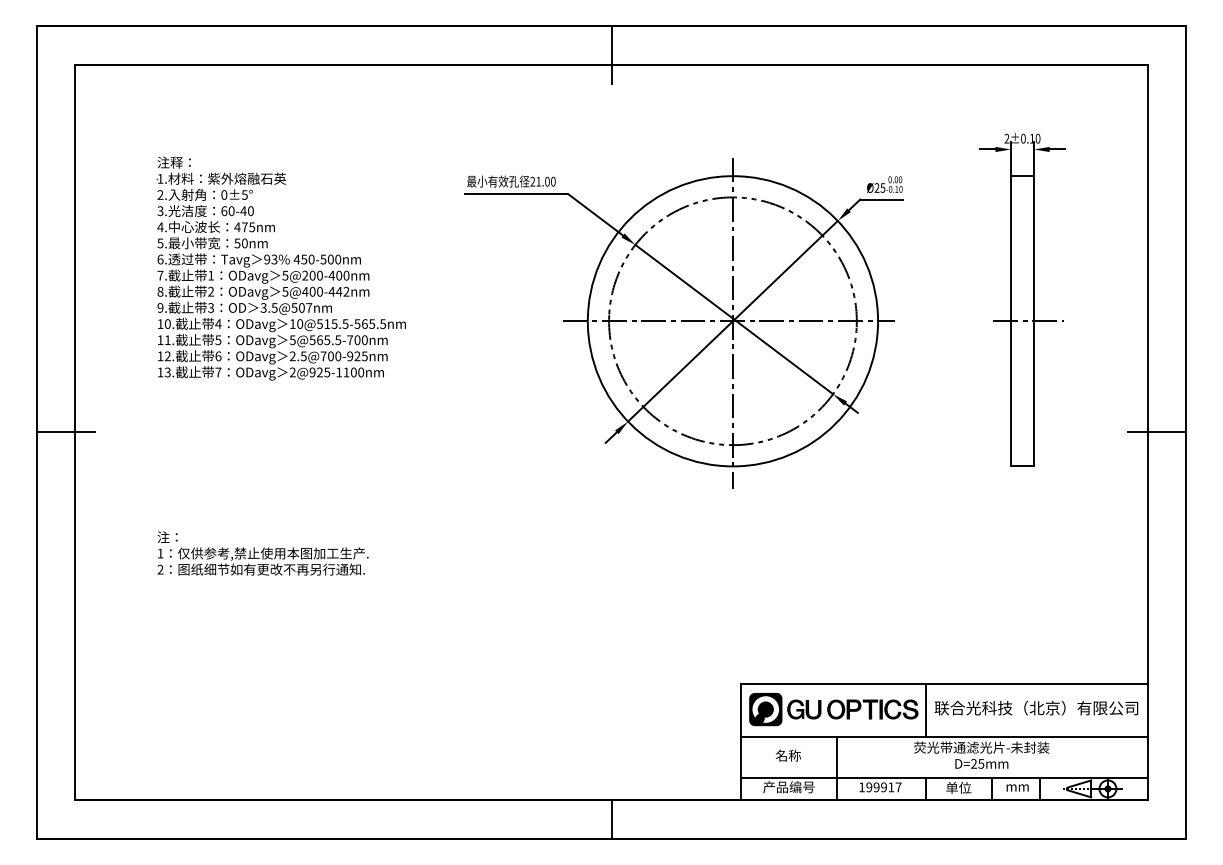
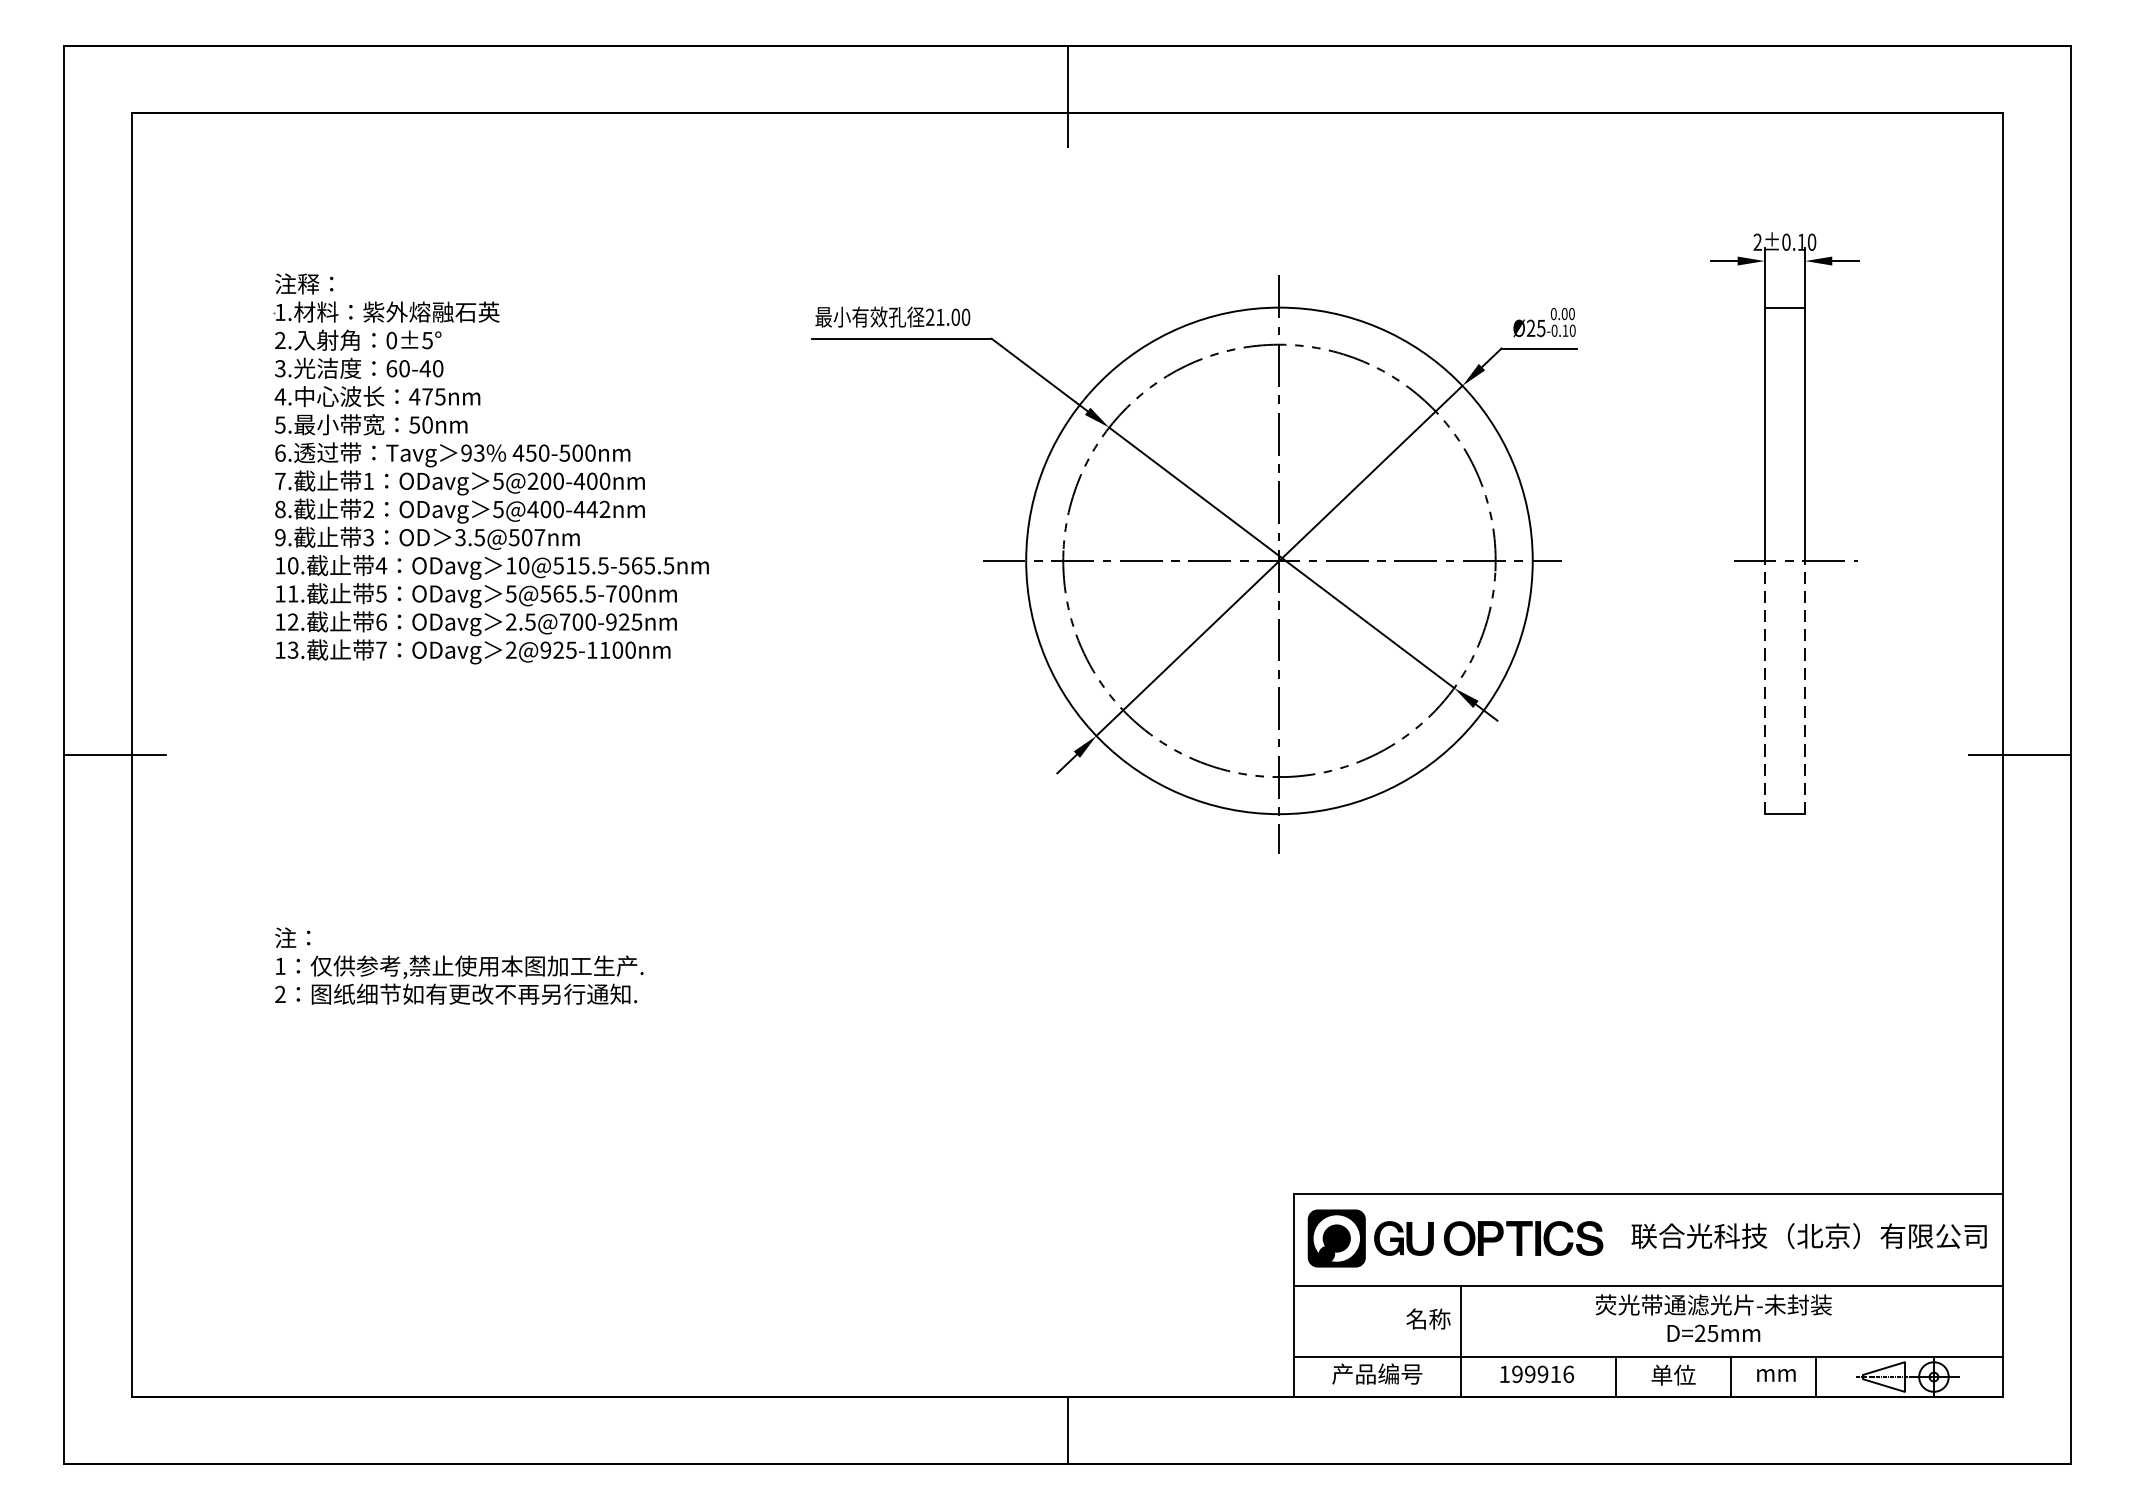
line: (1010, 393) -> (1763, 686), solid -> dashed
line: (1034, 393) -> (1805, 686), solid -> dashed
line: (925, 710) -> (1615, 1240), removed
text: (787, 755) -> (1427, 1318), moved
text: (898, 787) -> (1568, 1374), 199917 -> 199916

